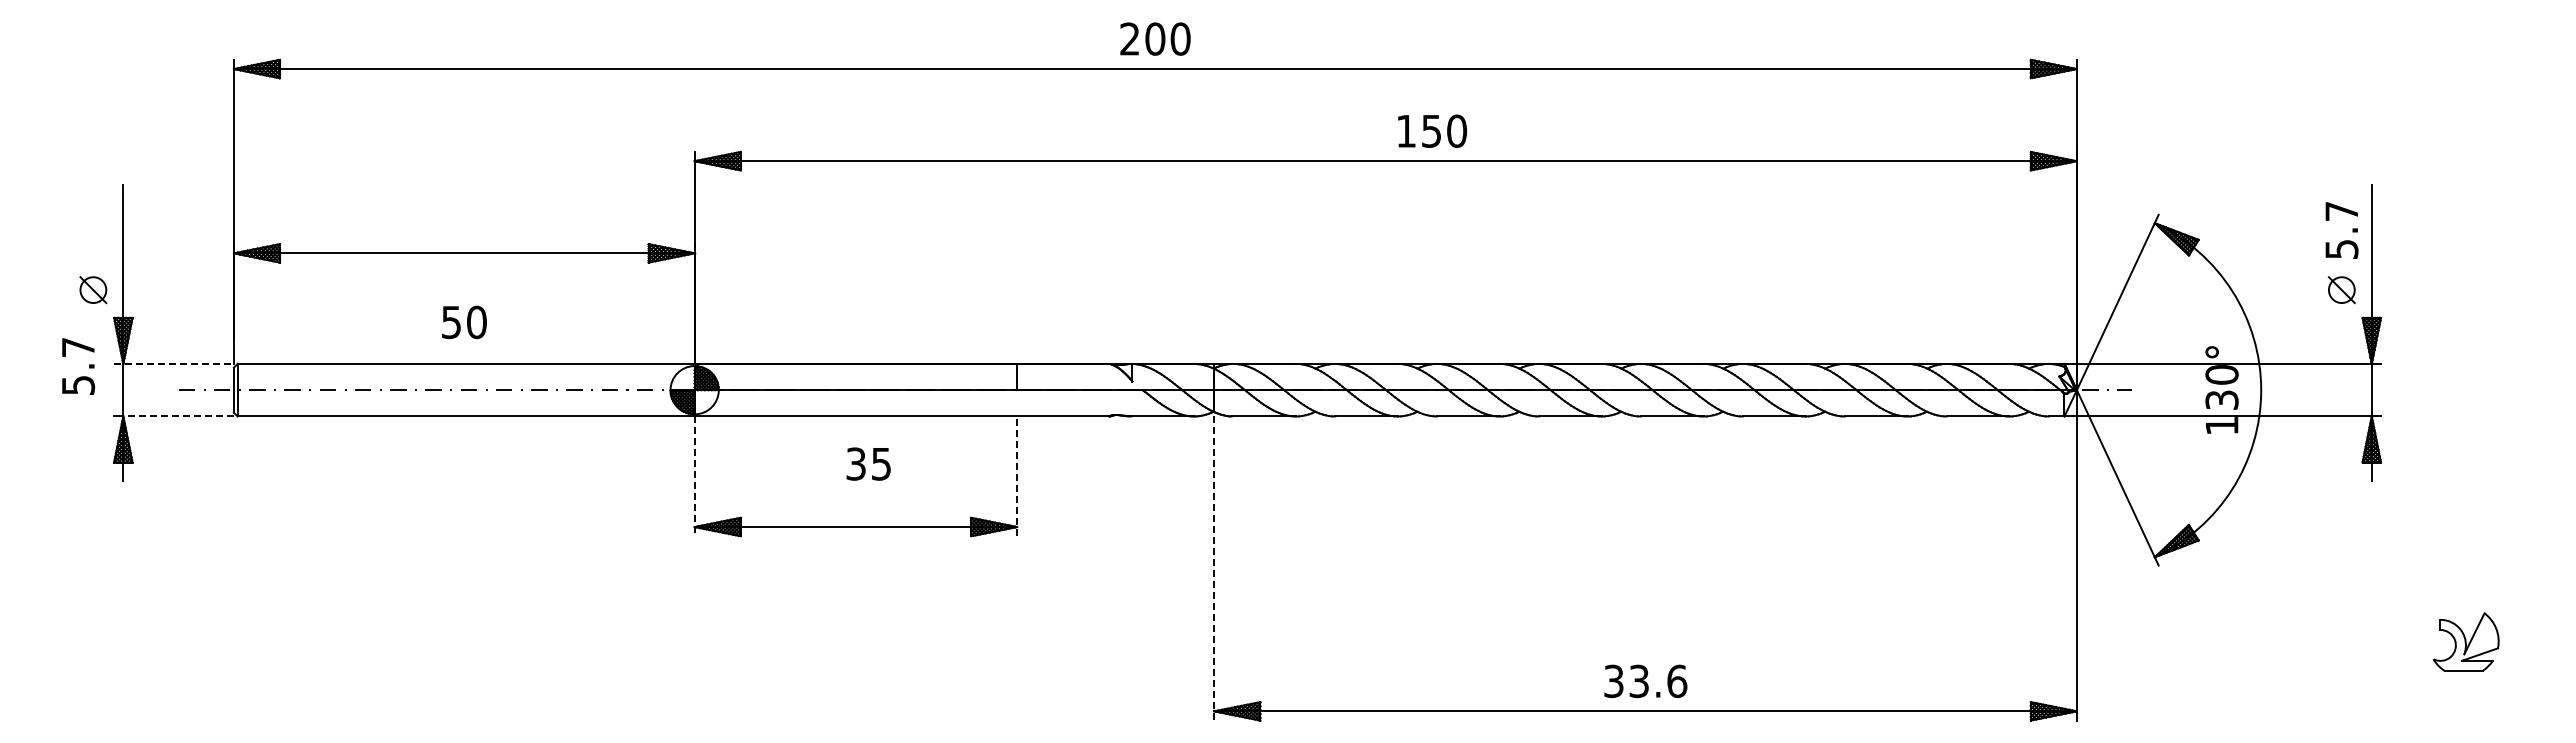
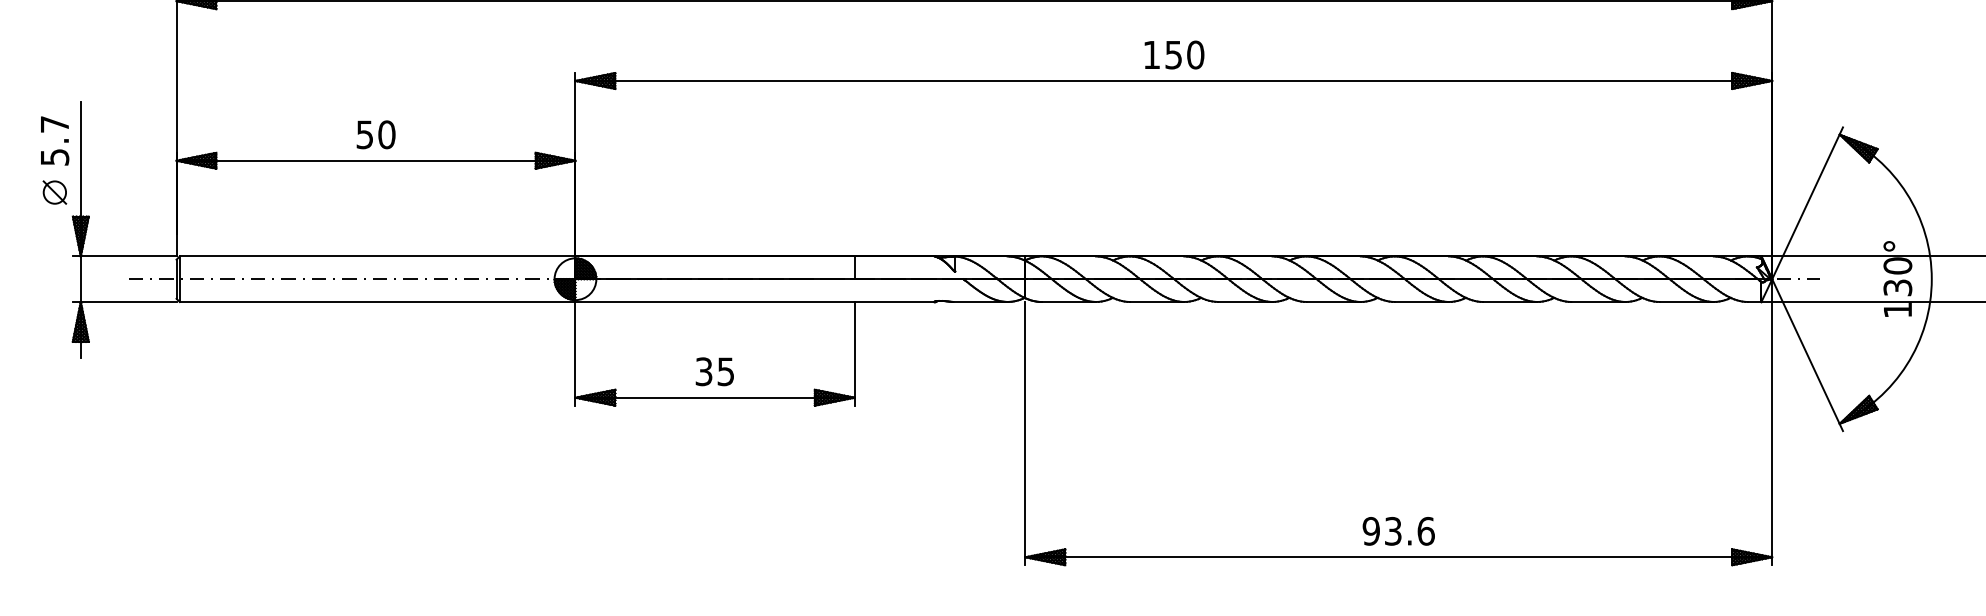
text: (1432, 130) -> (1174, 54), moved
text: (464, 322) -> (376, 134), moved
line: (174, 363) -> (125, 256), dashed -> solid
text: (78, 366) -> (54, 140), moved
line: (178, 416) -> (128, 302), dashed -> solid
text: (868, 463) -> (714, 371), moved
line: (694, 476) -> (575, 353), dashed -> solid
line: (1017, 476) -> (854, 353), dashed -> solid
line: (1214, 569) -> (1025, 434), dashed -> solid
text: (1613, 680) -> (1370, 530), 33.6 -> 93.6

